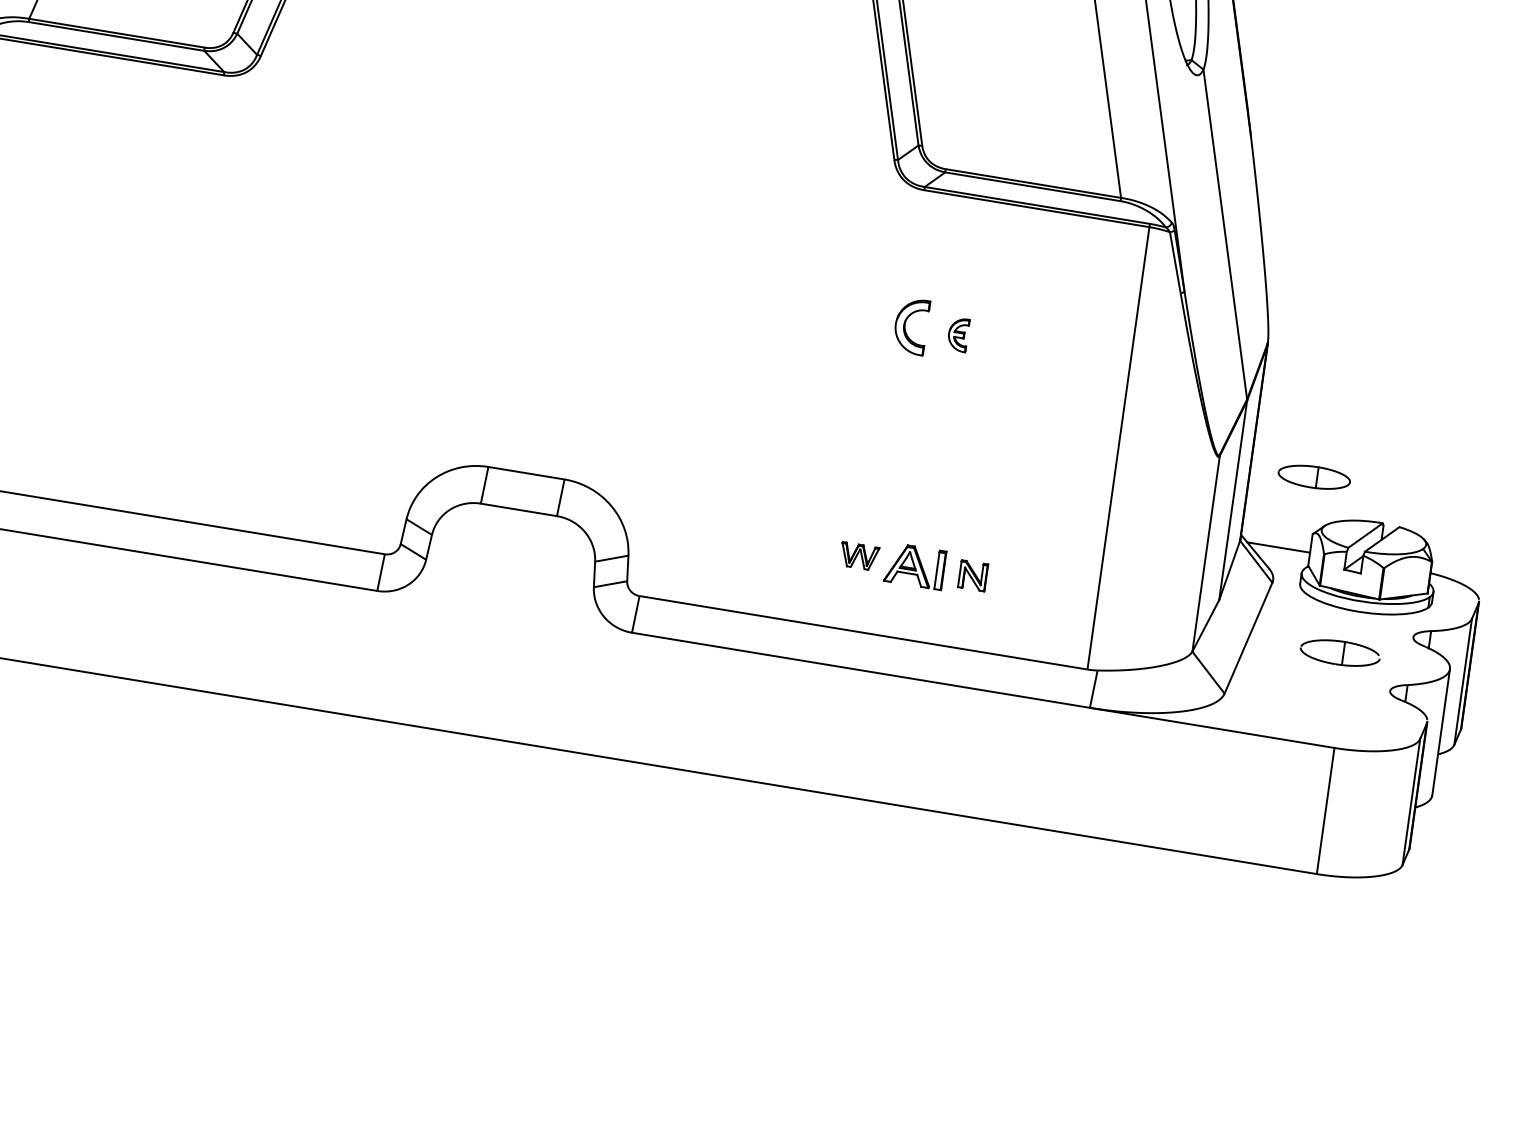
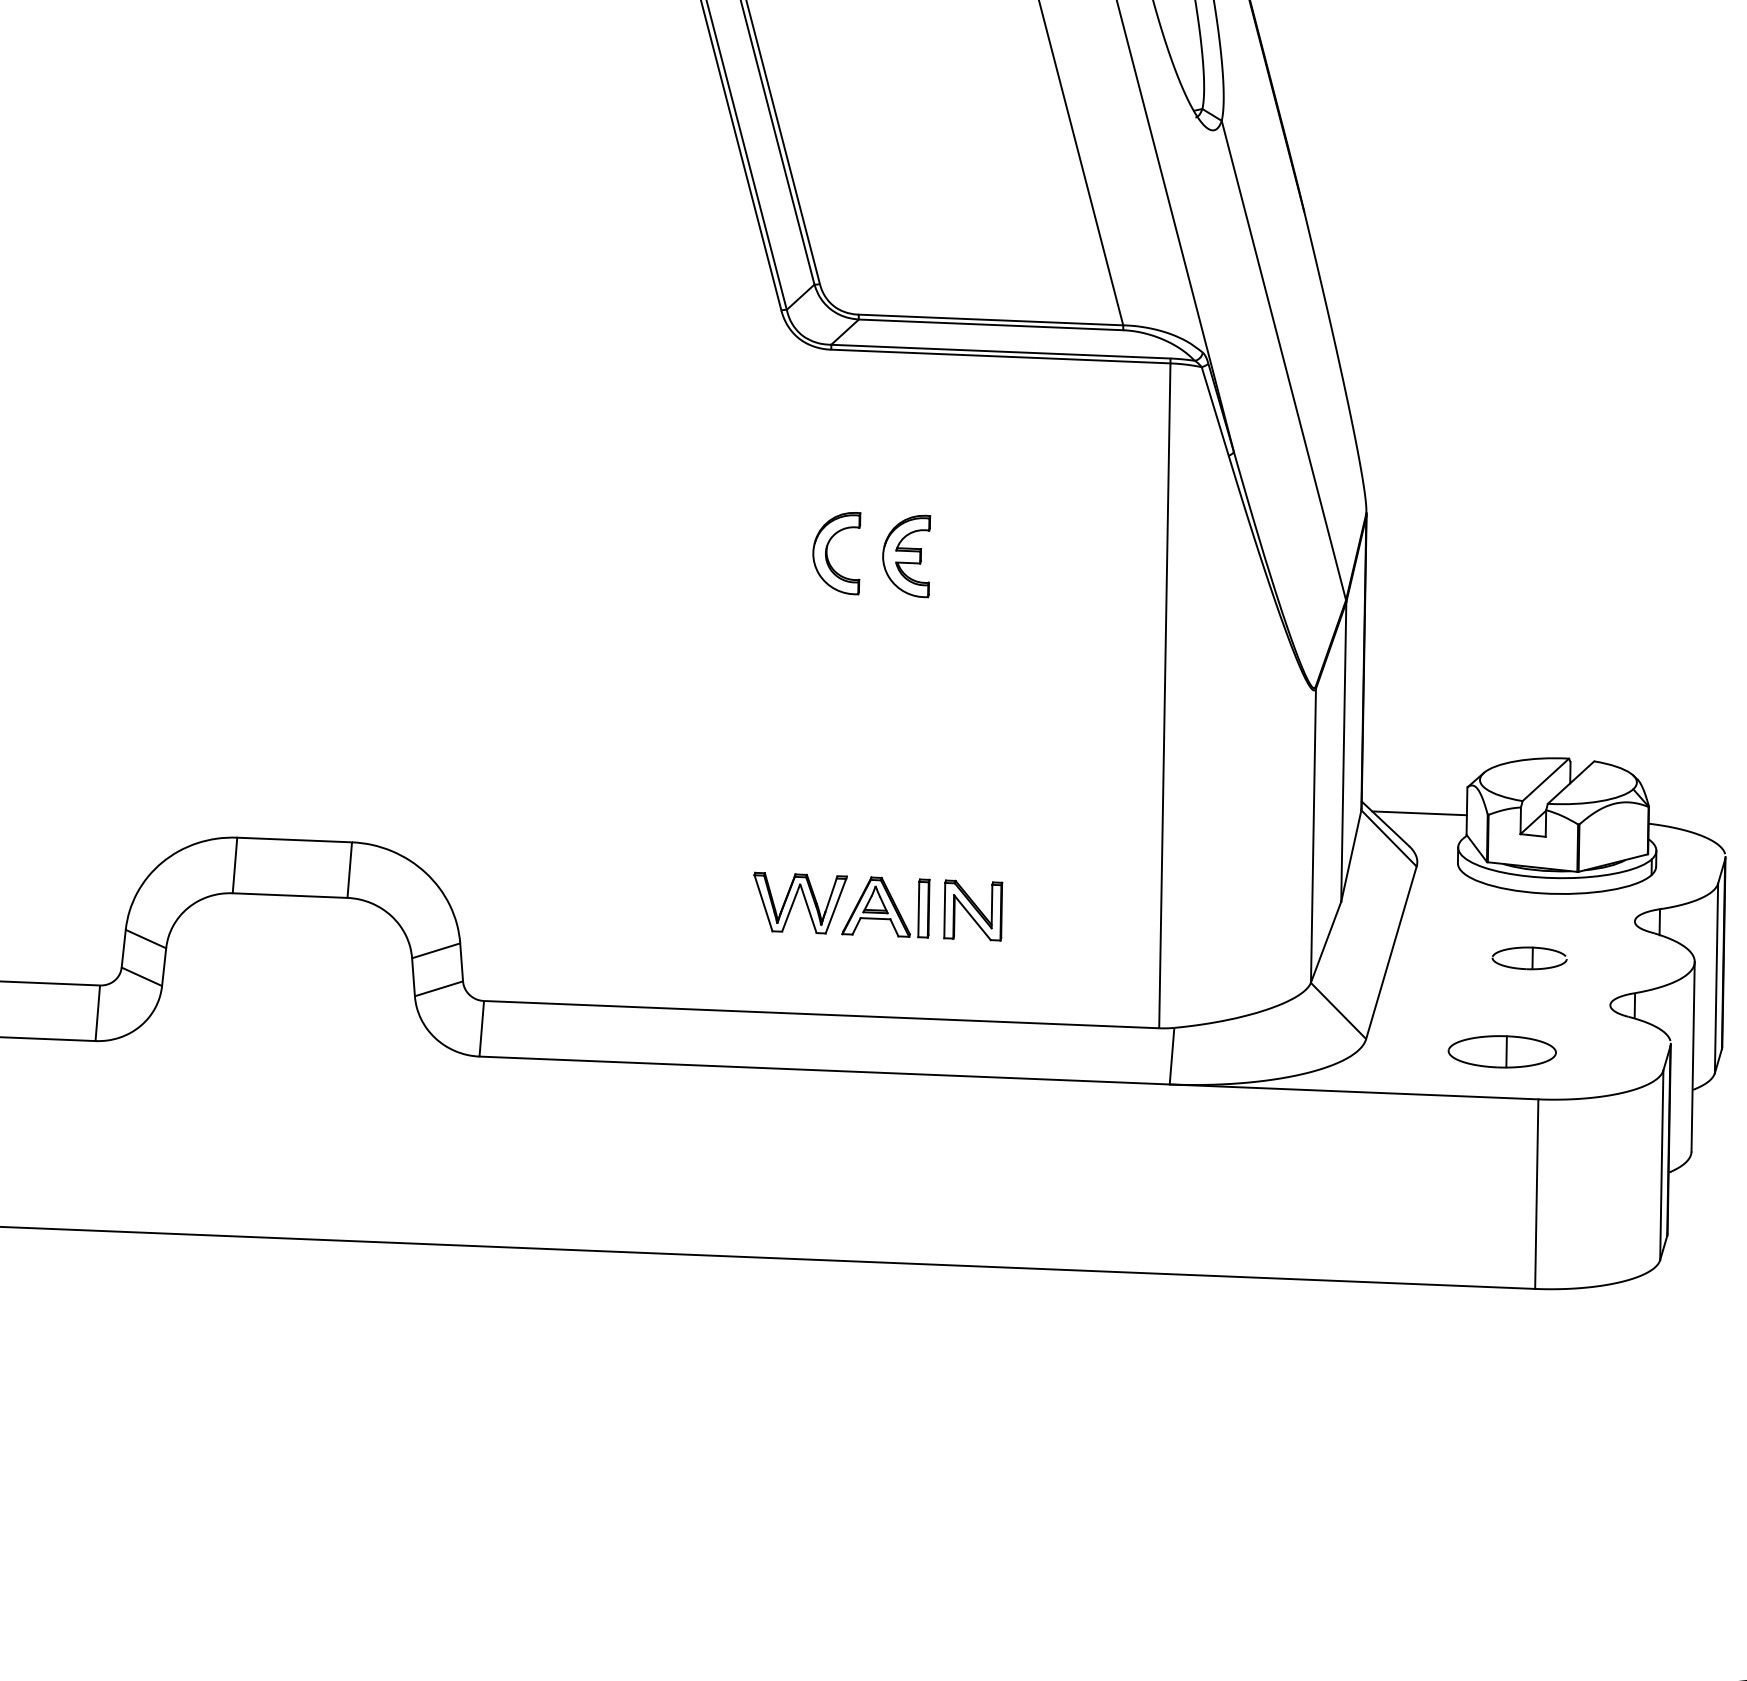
part: (959, 335) -> (909, 557), size x1.67
part: (1313, 476) -> (1500, 1050), moved
part: (860, 555) -> (803, 900), size x1.67
part: (972, 575) -> (972, 910), size x1.43
part: (1339, 653) -> (1528, 958), size x0.62

